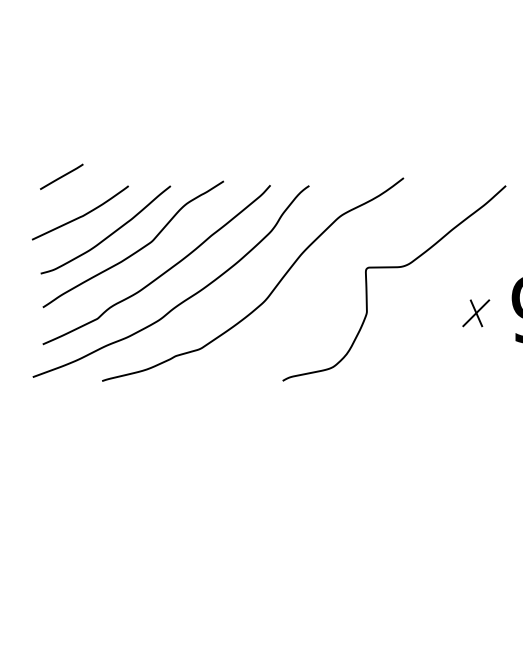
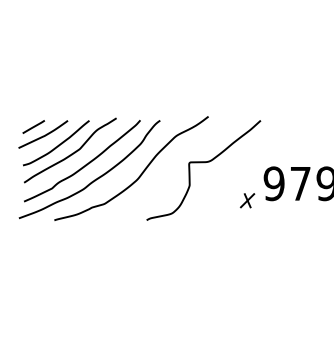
line: (61, 175) -> (33, 126), moved
part: (476, 312) -> (247, 200), moved

